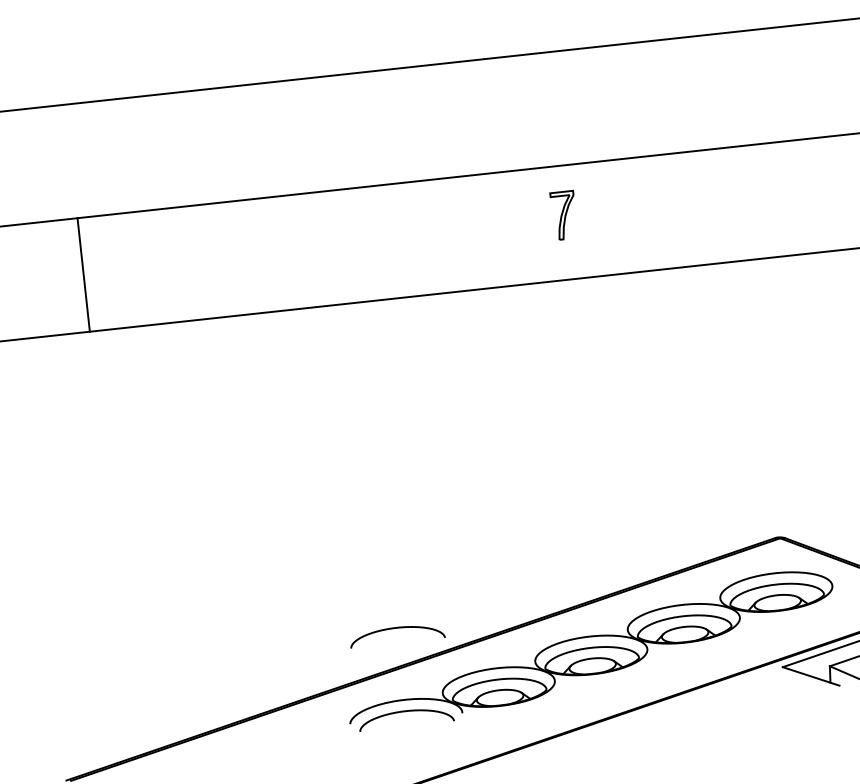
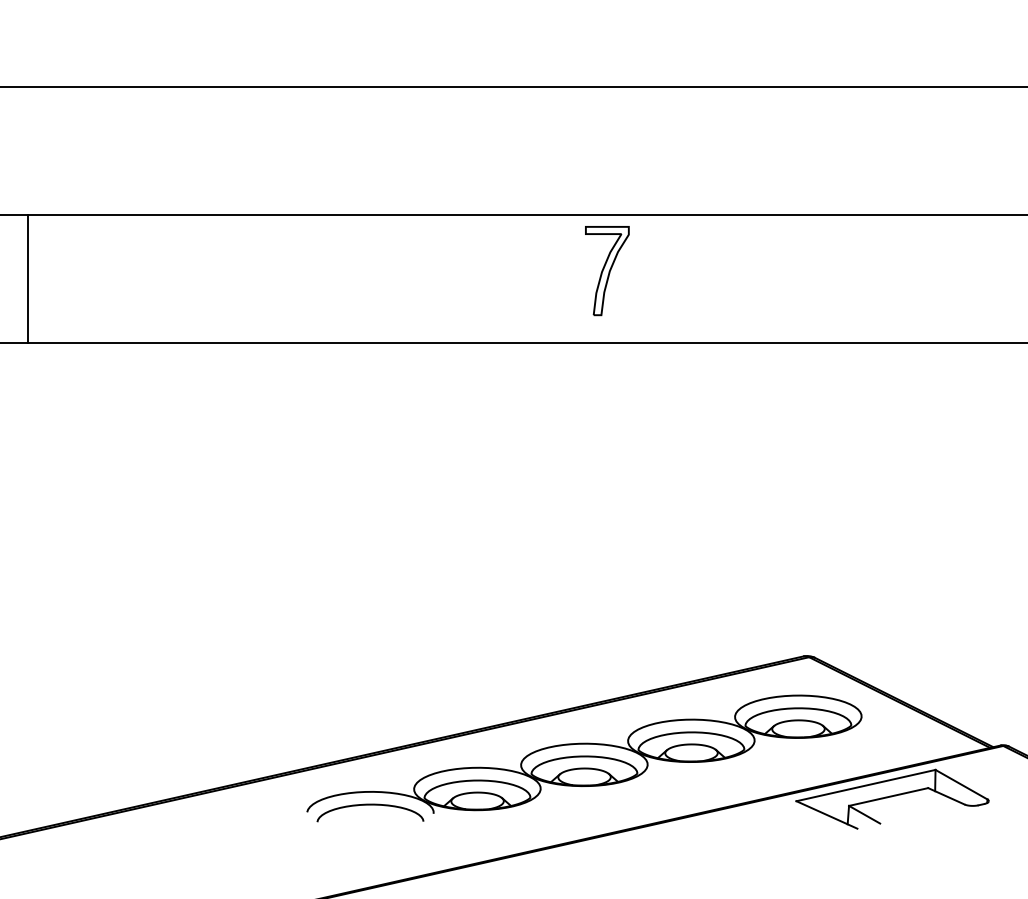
part: (564, 215) -> (607, 271), size x1.67
line: (83, 275) -> (27, 279), moved
curve: (396, 628) -> (370, 711), removed

